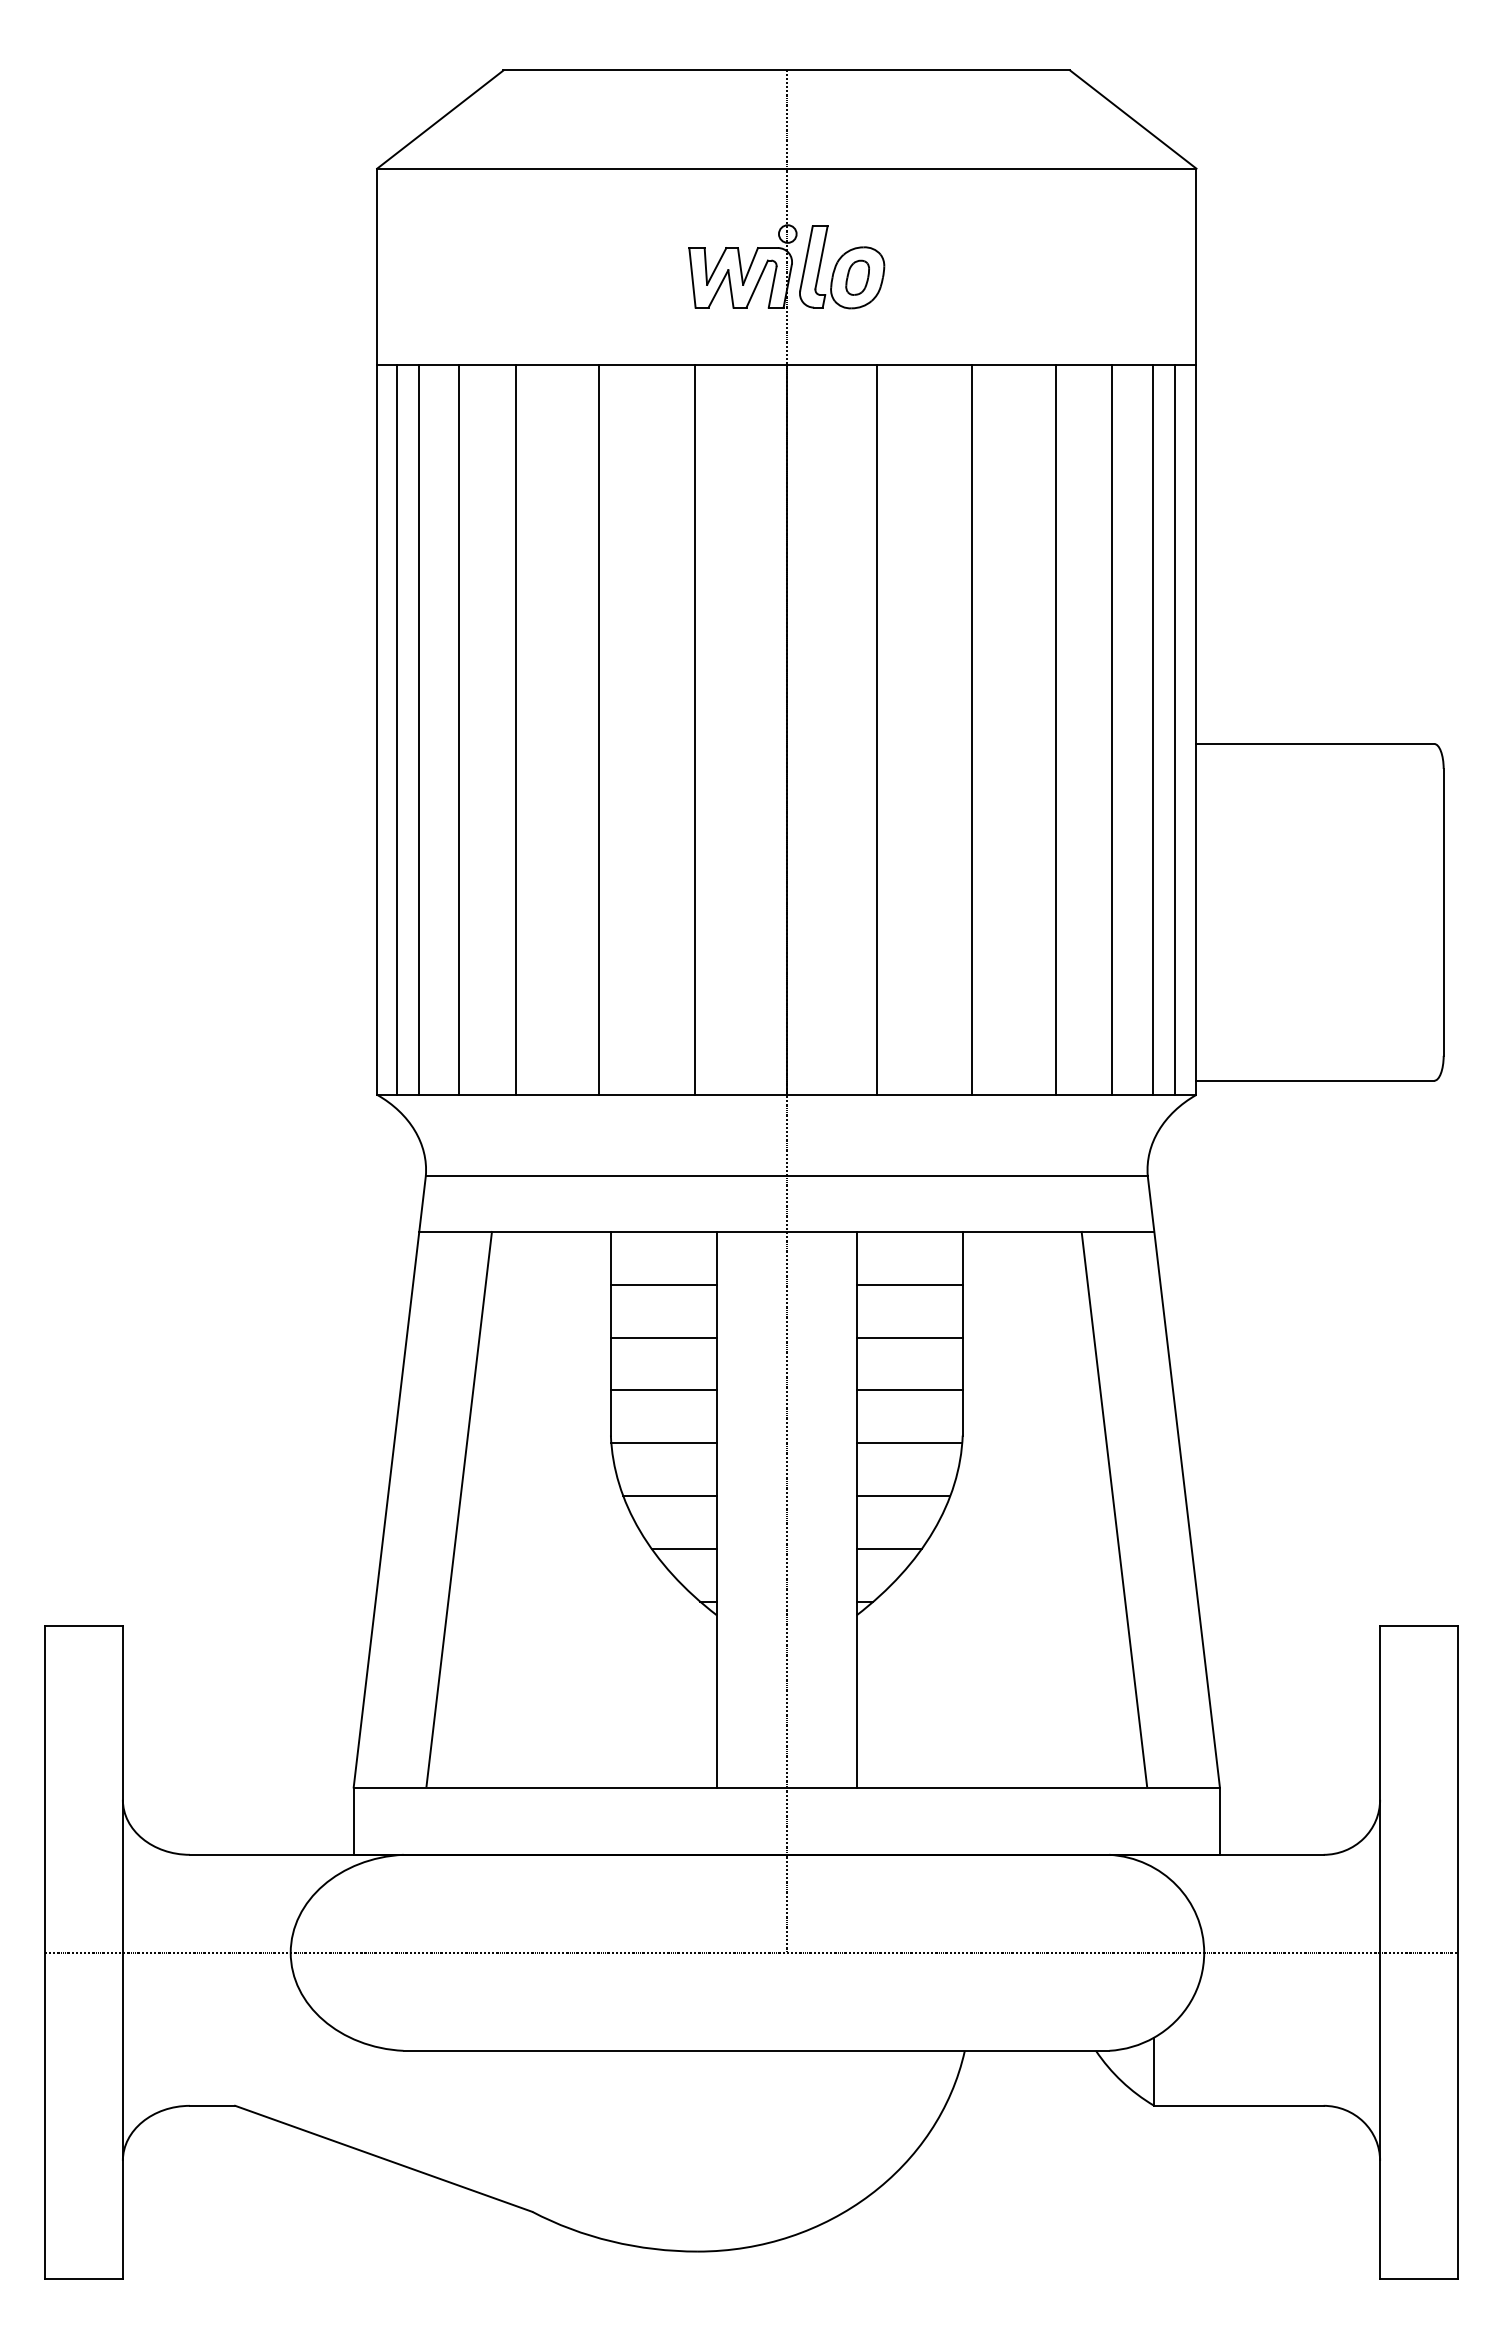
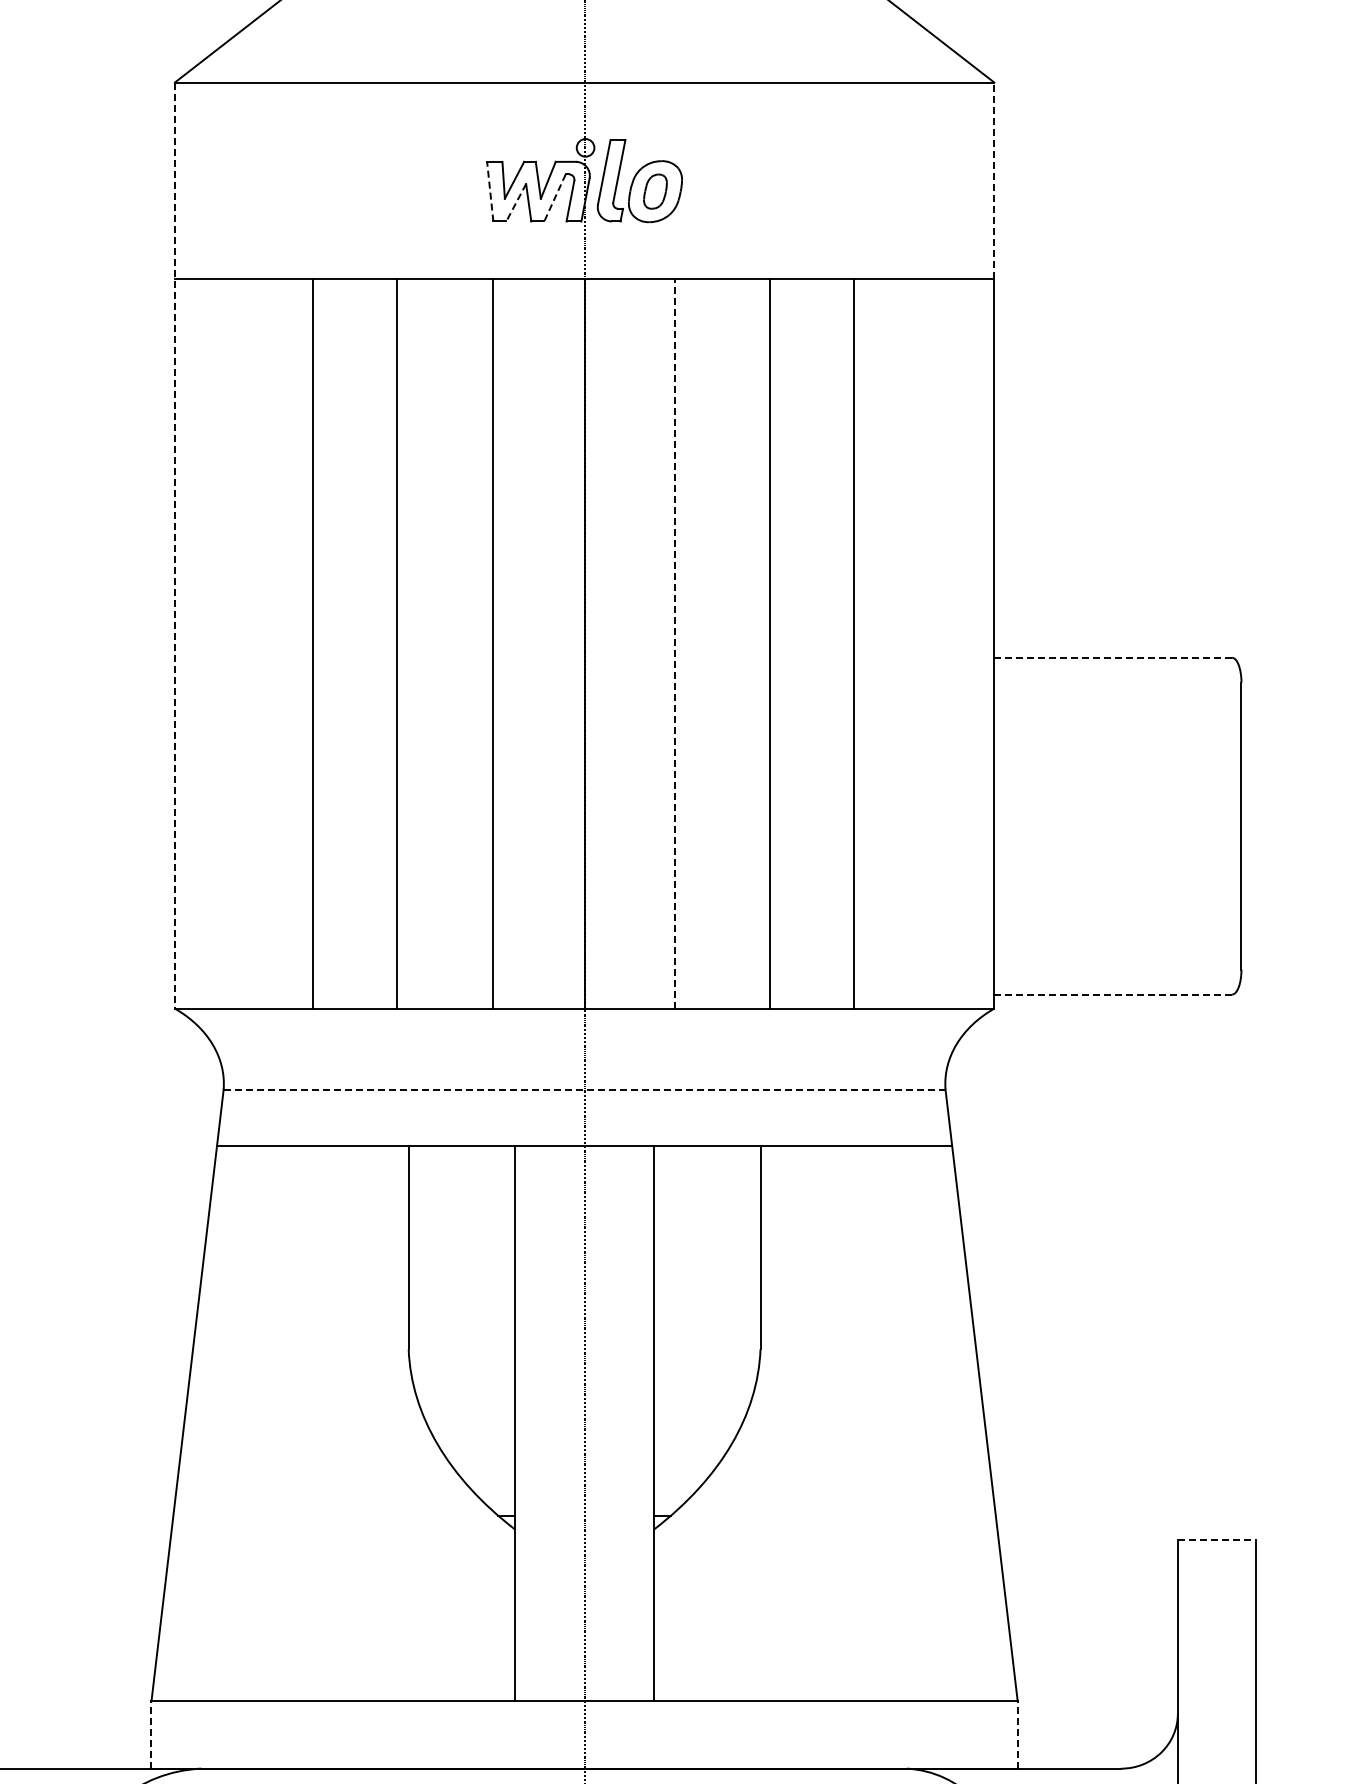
line: (1196, 266) -> (994, 180), solid -> dashed
line: (692, 277) -> (490, 191), solid -> dashed
line: (757, 284) -> (555, 198), solid -> dashed
line: (718, 289) -> (516, 203), solid -> dashed
line: (377, 632) -> (175, 546), solid -> dashed
line: (396, 729) -> (194, 643), removed
line: (418, 729) -> (216, 643), removed
line: (459, 729) -> (257, 643), removed
line: (876, 729) -> (674, 643), solid -> dashed
line: (1112, 729) -> (910, 643), removed
line: (1153, 729) -> (951, 643), removed
line: (1175, 729) -> (973, 643), removed
line: (1315, 744) -> (1113, 658), solid -> dashed
line: (1315, 1080) -> (1113, 994), solid -> dashed
line: (786, 1175) -> (584, 1089), solid -> dashed
line: (663, 1284) -> (461, 1198), removed
line: (909, 1284) -> (707, 1198), removed
line: (663, 1337) -> (461, 1251), removed
line: (909, 1337) -> (707, 1251), removed
line: (663, 1390) -> (461, 1304), removed
line: (909, 1390) -> (707, 1304), removed
line: (663, 1443) -> (461, 1357), removed
line: (909, 1443) -> (707, 1357), removed
line: (669, 1496) -> (467, 1410), removed
line: (903, 1496) -> (701, 1410), removed
line: (458, 1508) -> (256, 1422), removed
line: (1114, 1508) -> (912, 1422), removed
line: (683, 1548) -> (481, 1462), removed
line: (888, 1548) -> (686, 1462), removed
line: (1418, 1626) -> (1216, 1540), solid -> dashed
line: (353, 1821) -> (151, 1735), solid -> dashed
line: (1219, 1821) -> (1017, 1735), solid -> dashed

